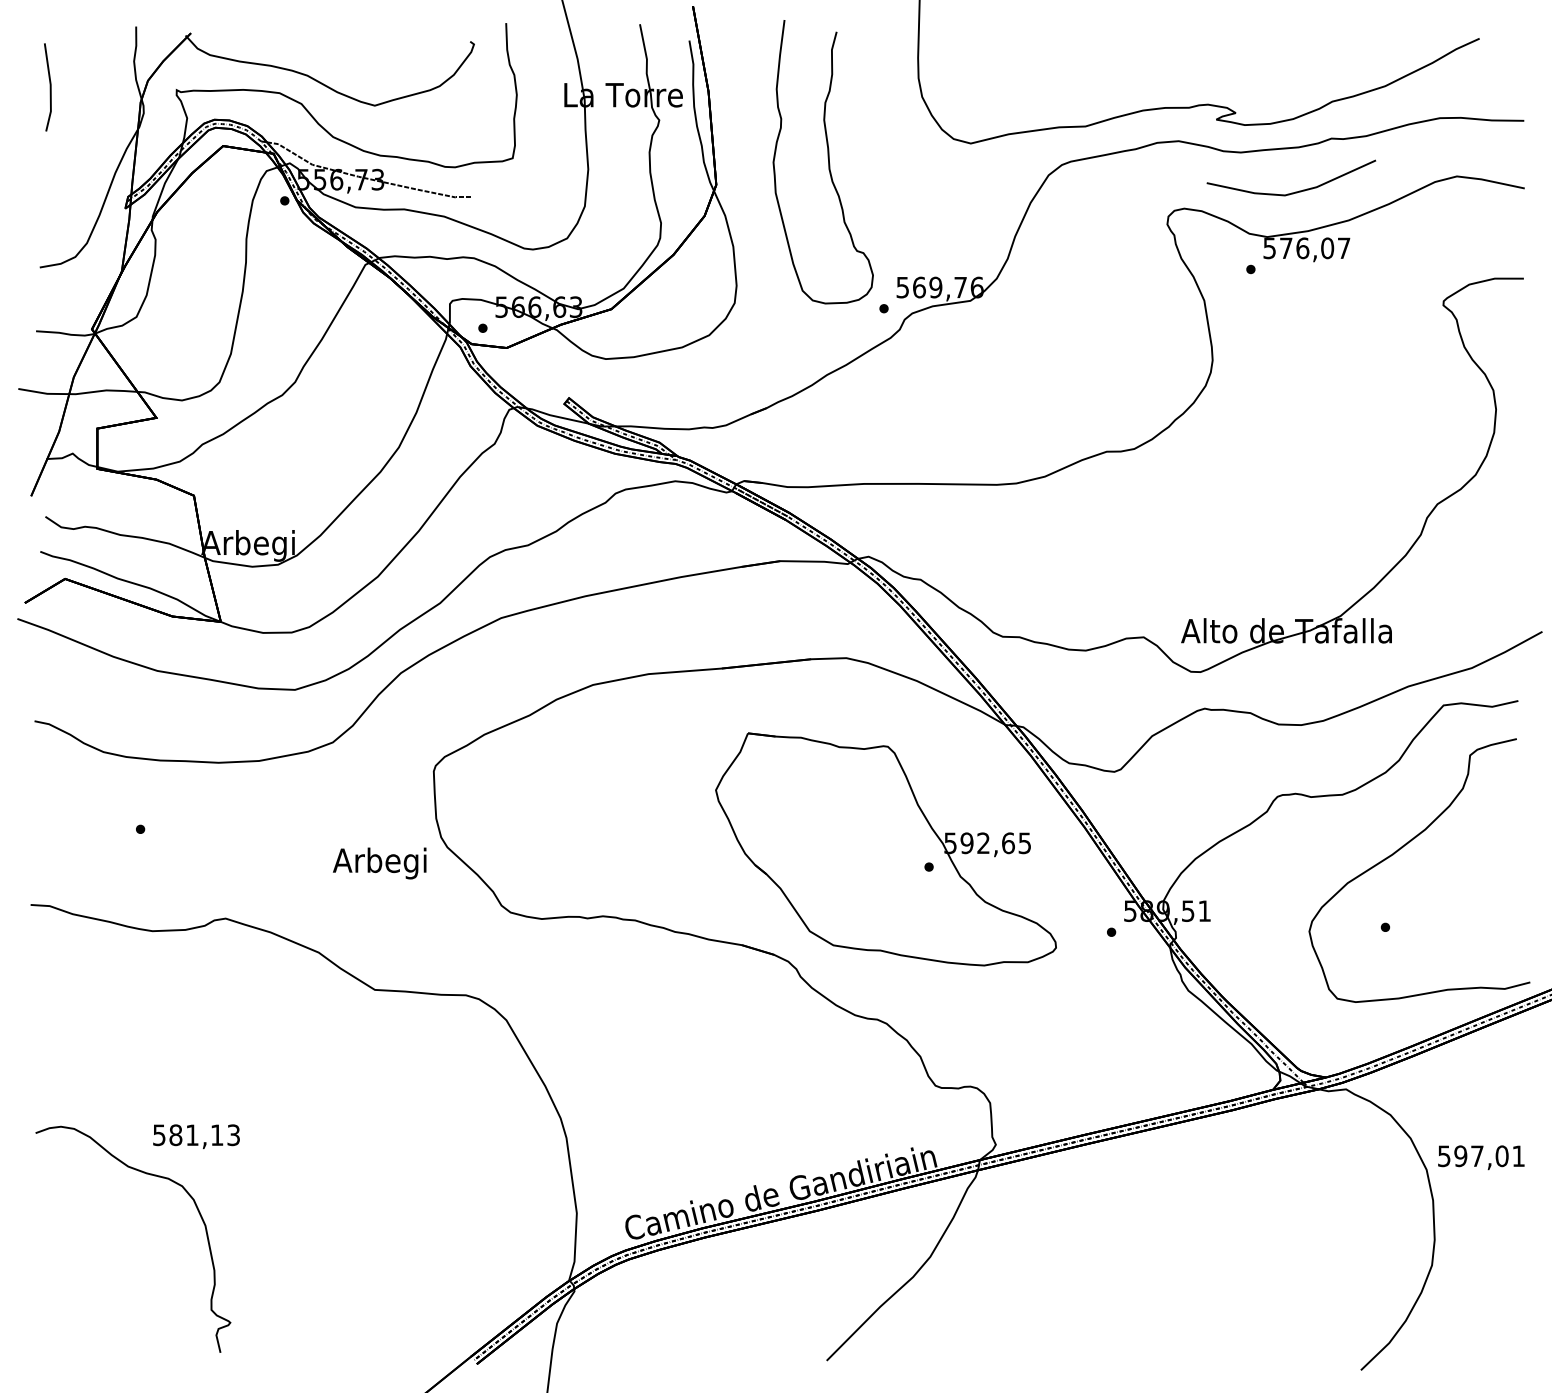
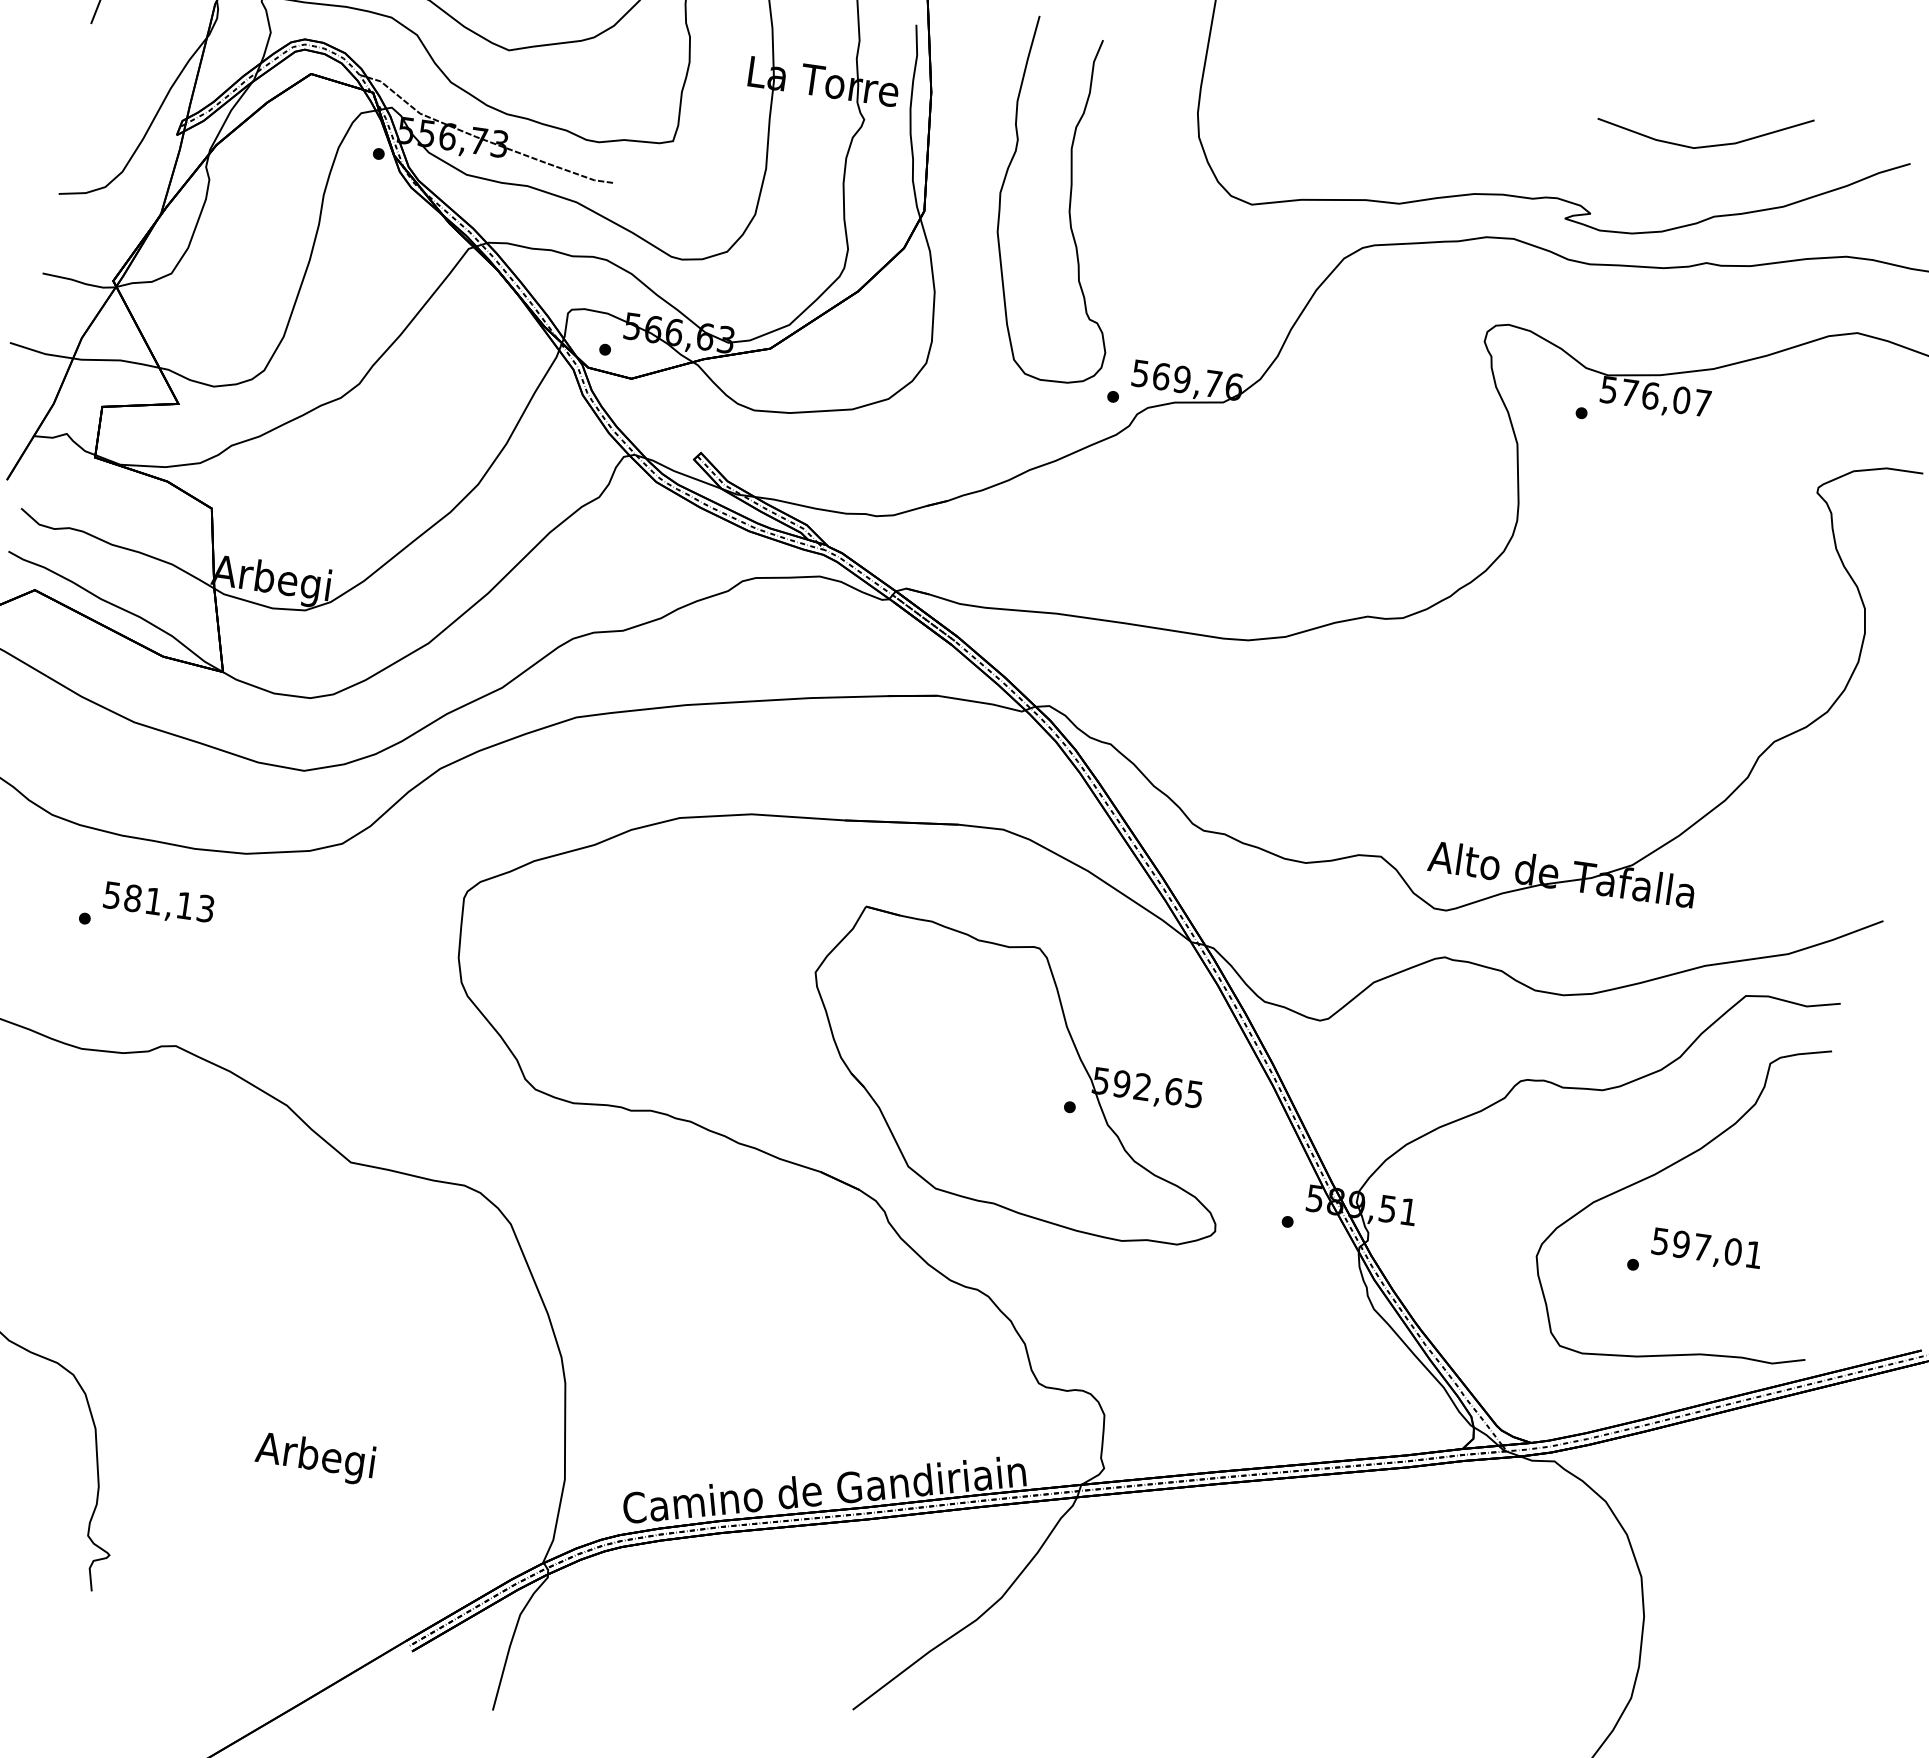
line: (1295, 191) -> (1707, 145), moved
text: (379, 863) -> (314, 1458), moved
text: (196, 1136) -> (158, 903), moved
text: (1481, 1157) -> (1707, 1249), moved

